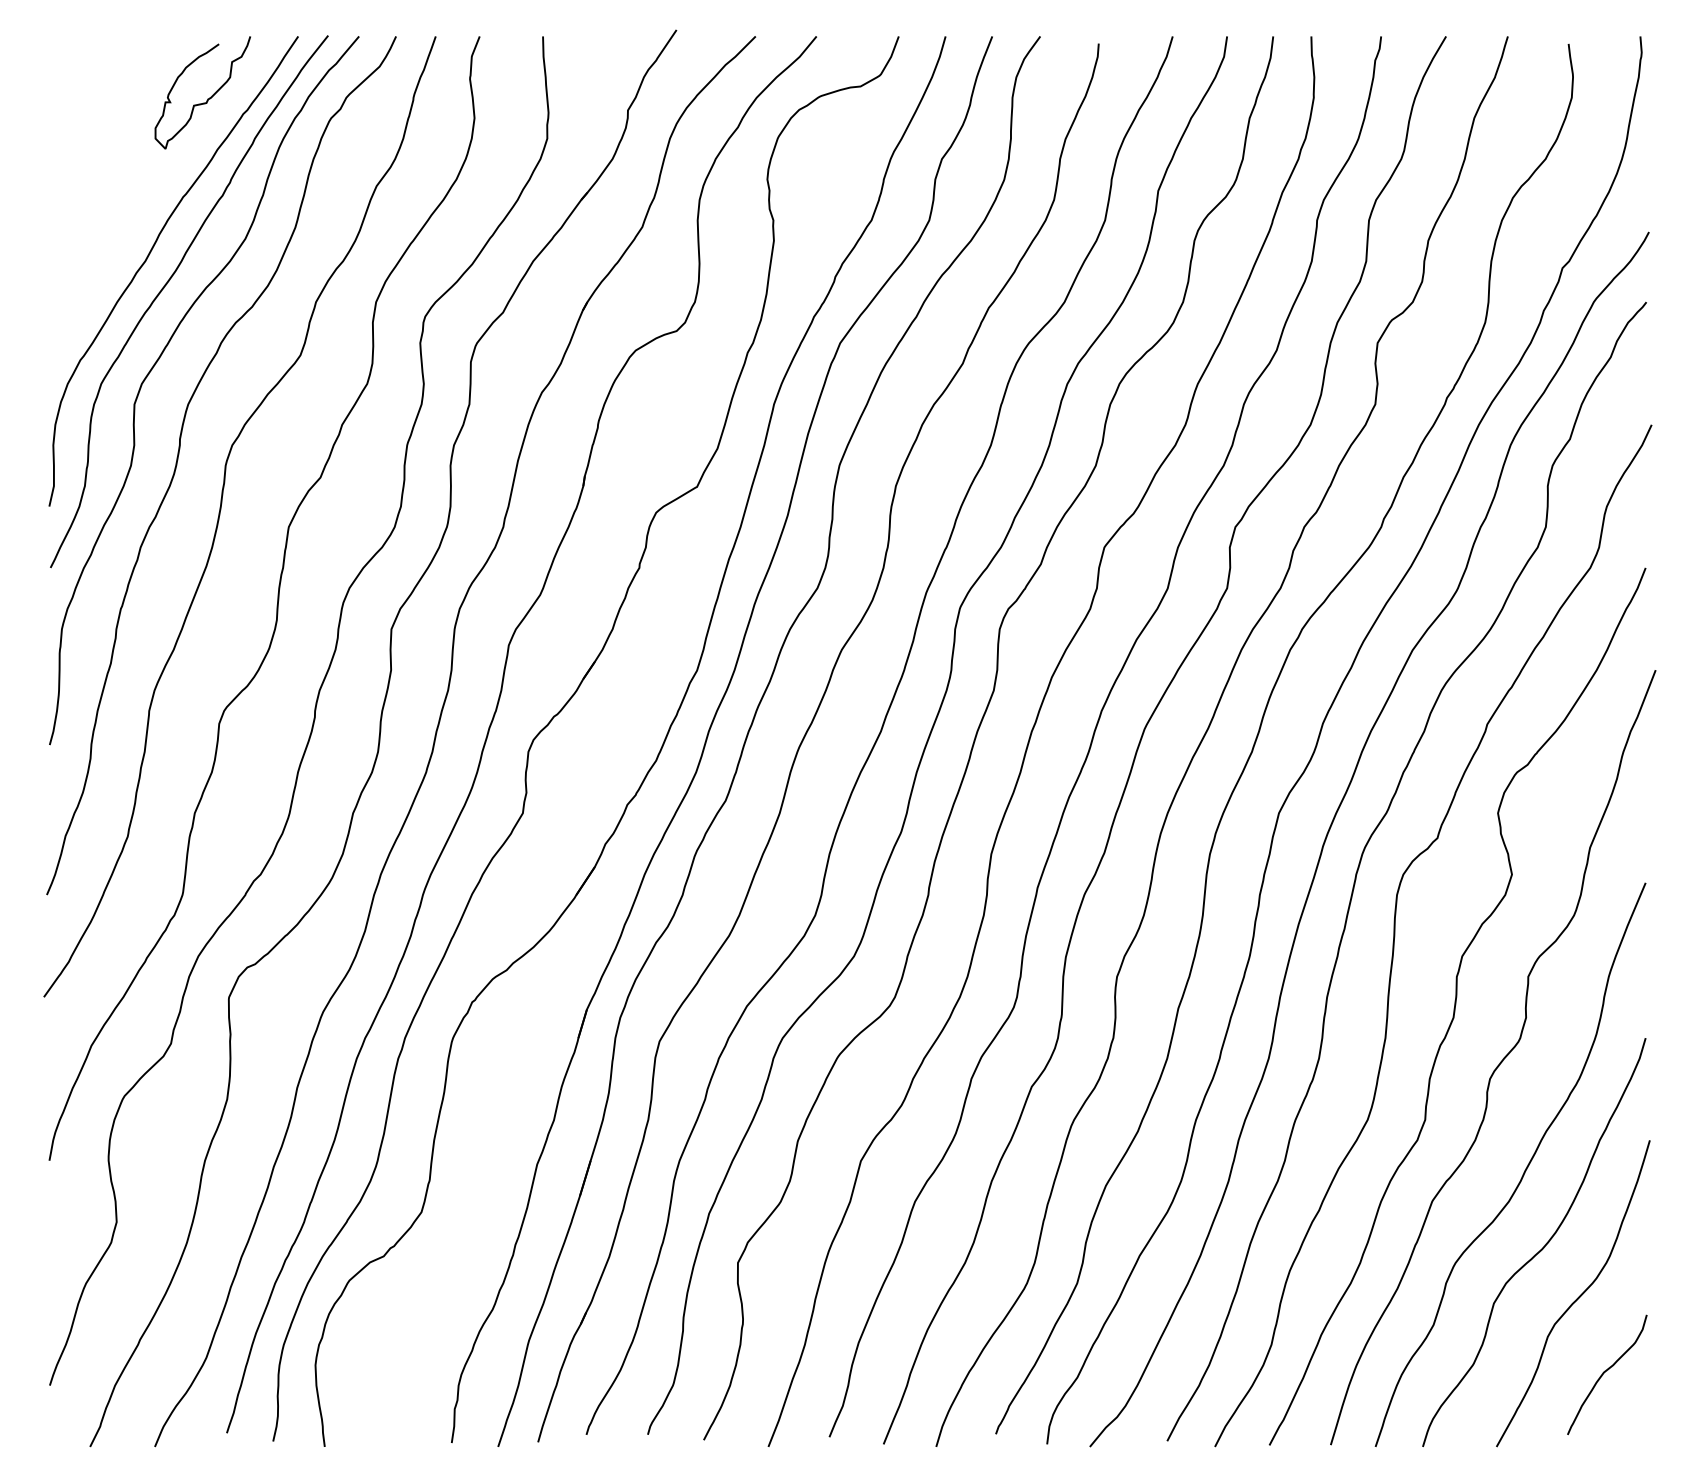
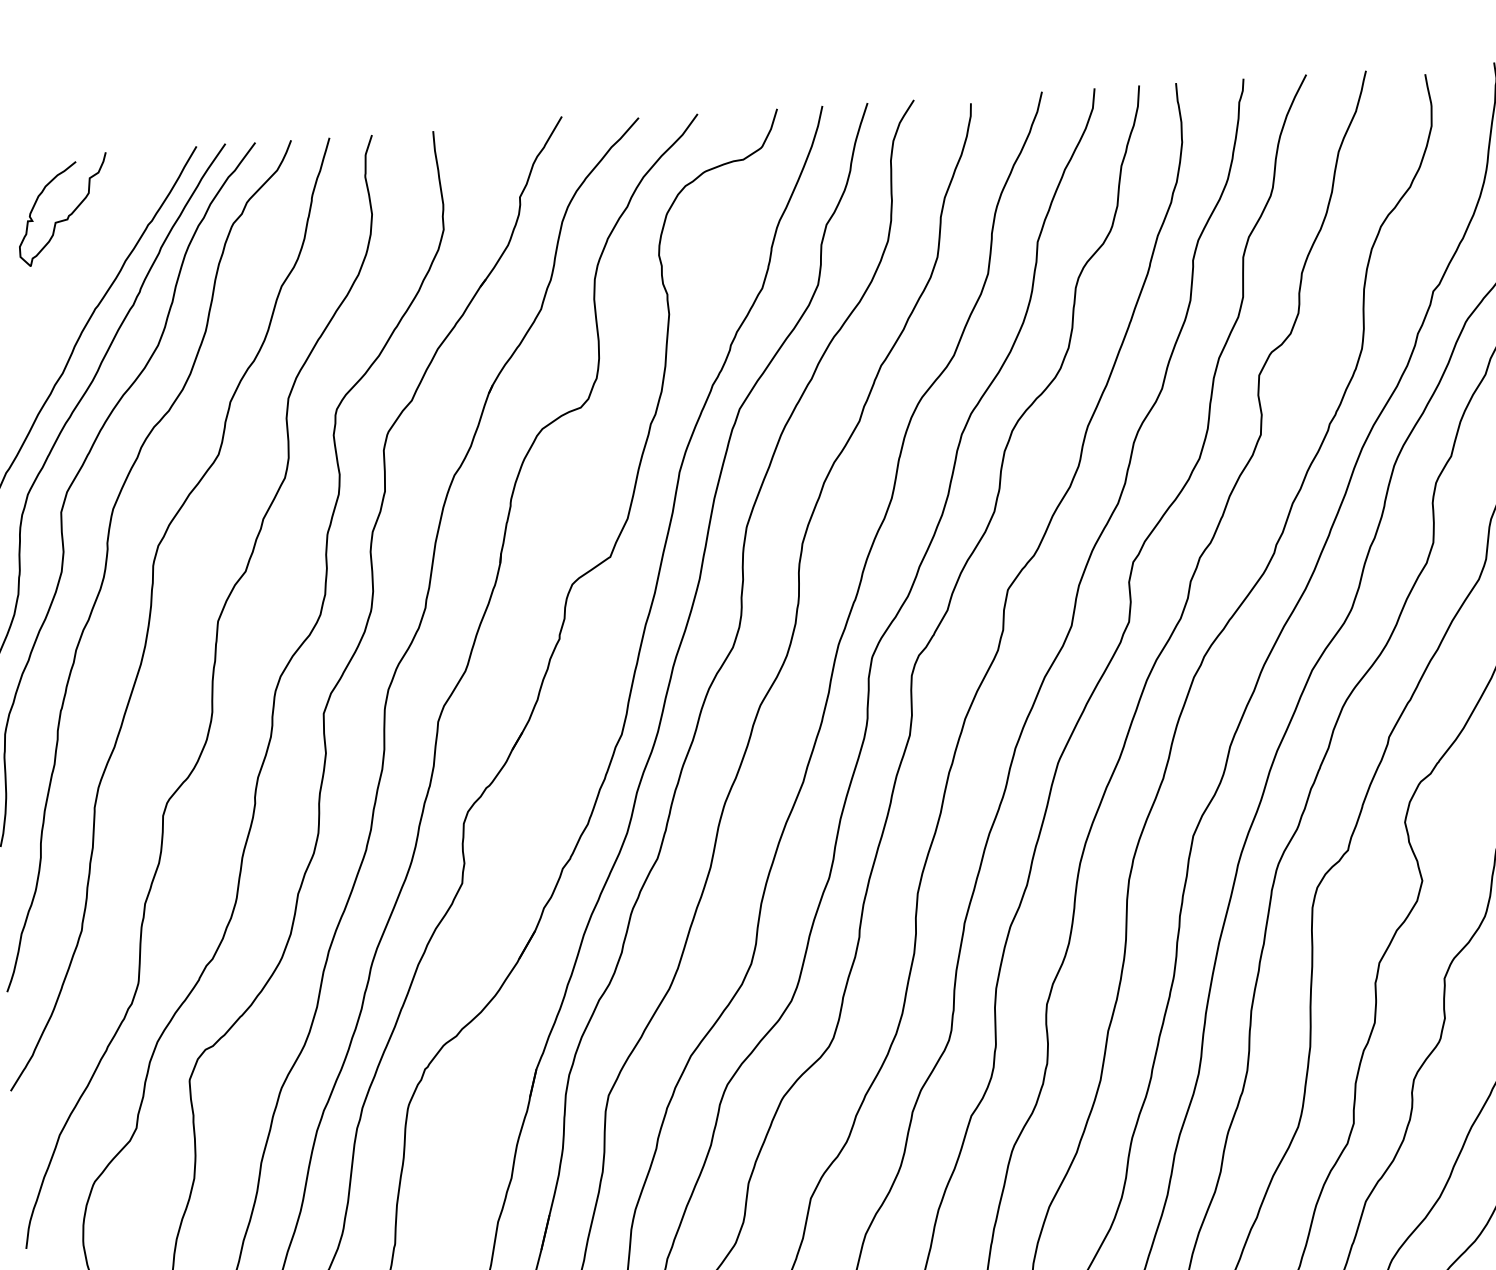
curve: (207, 98) -> (68, 214), moved

